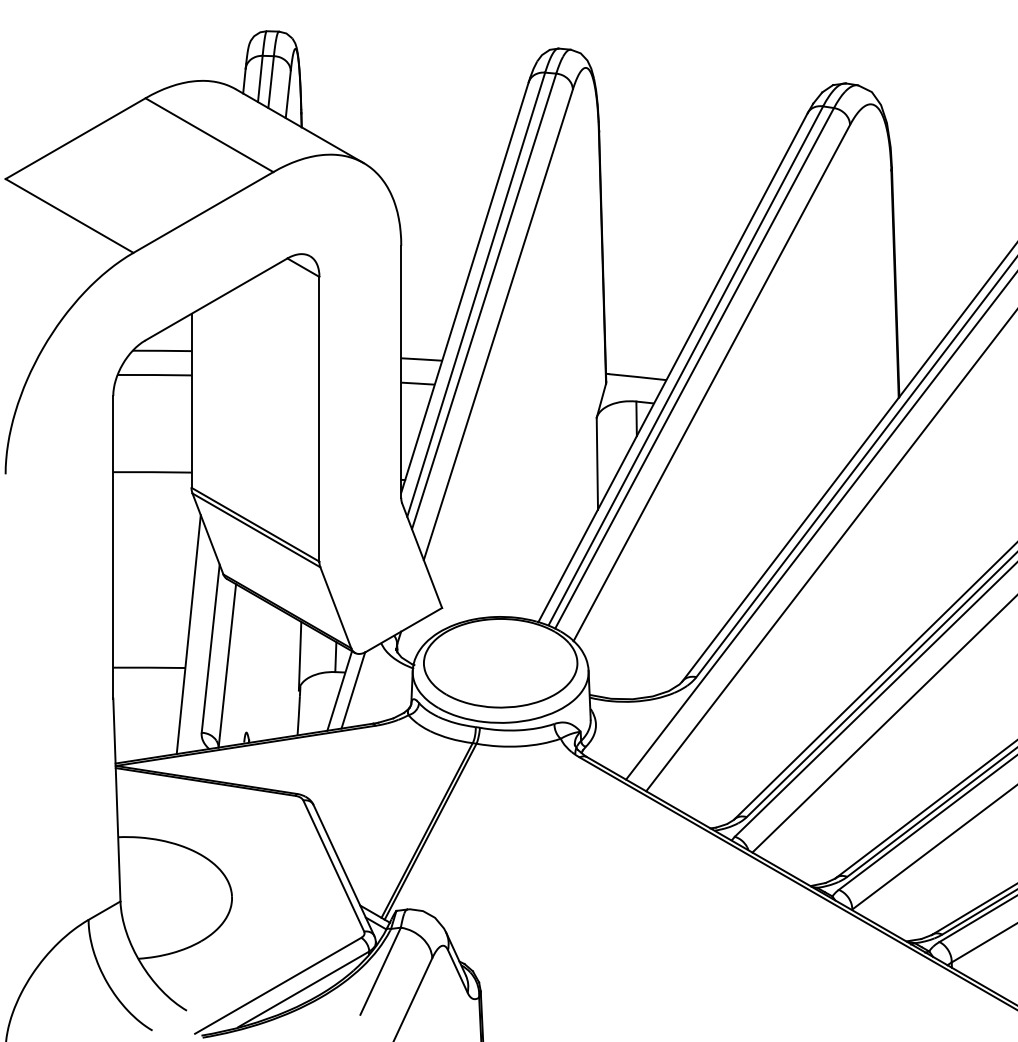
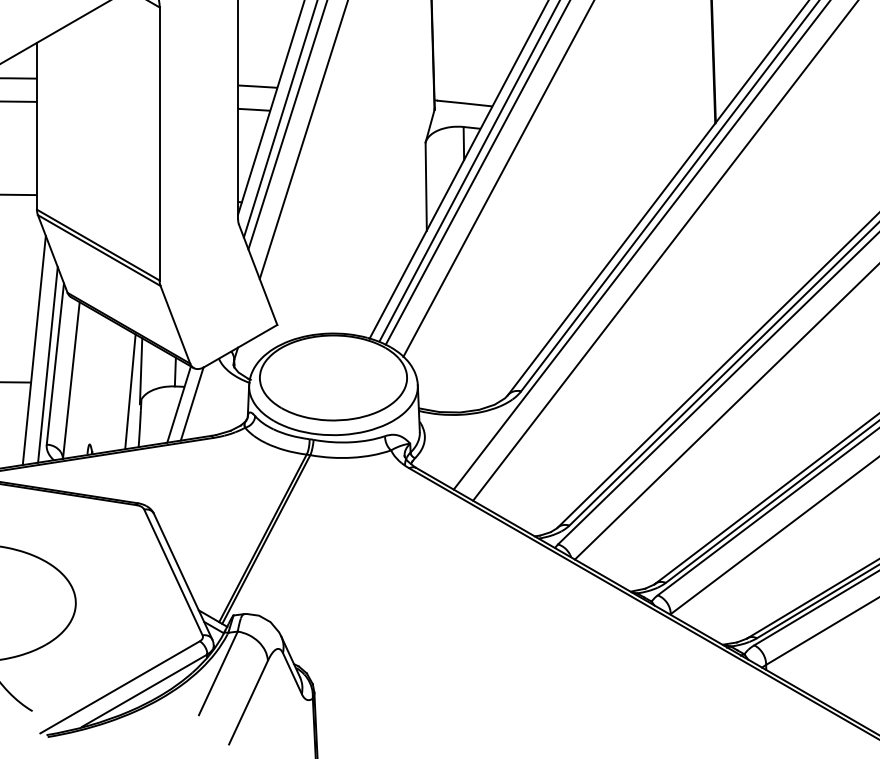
line: (202, 649) -> (47, 364), added
line: (288, 677) -> (129, 391), added

